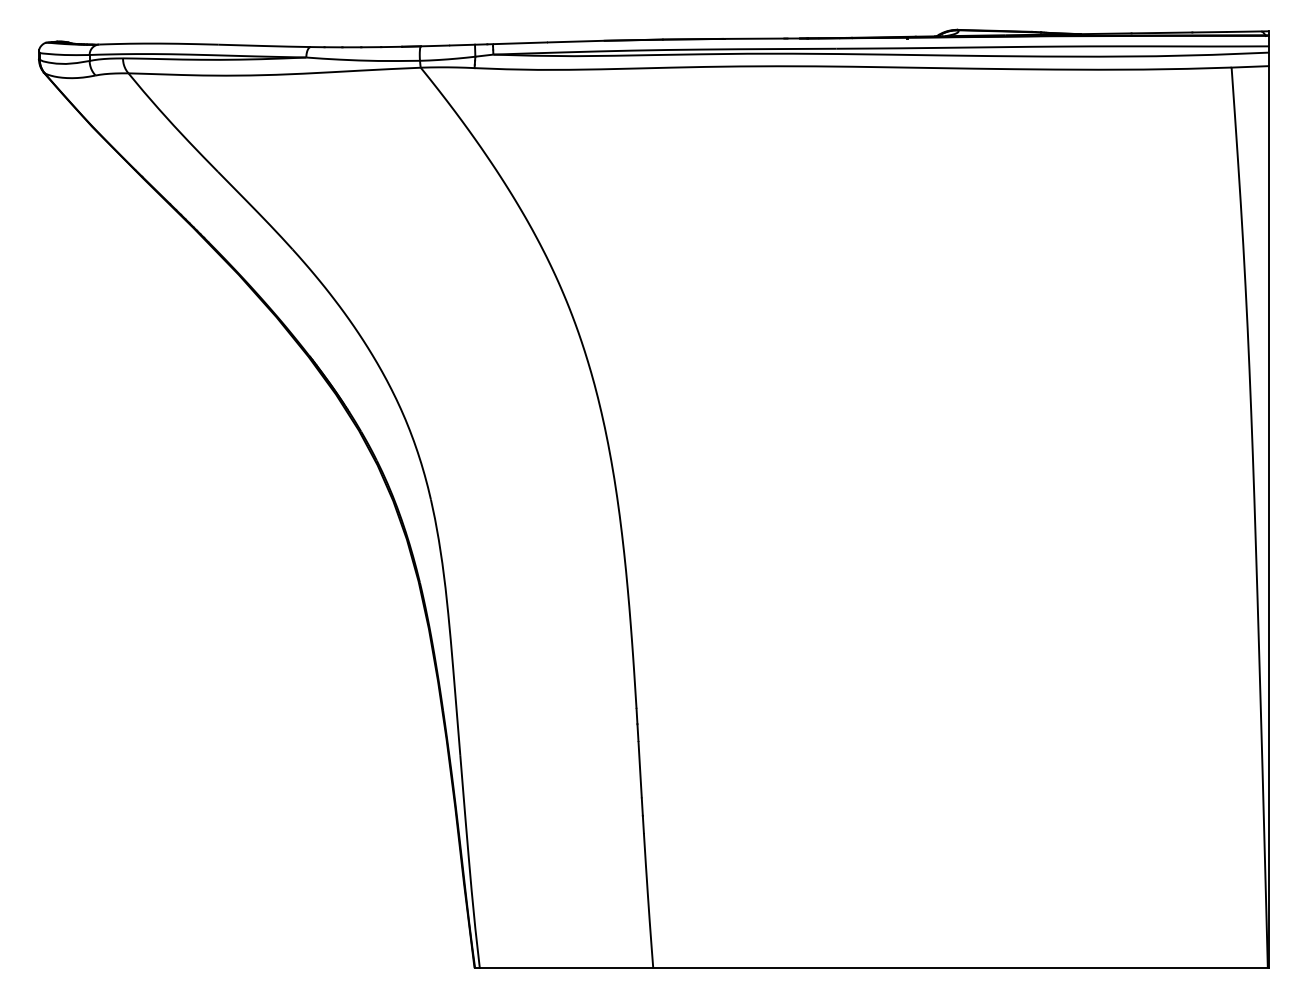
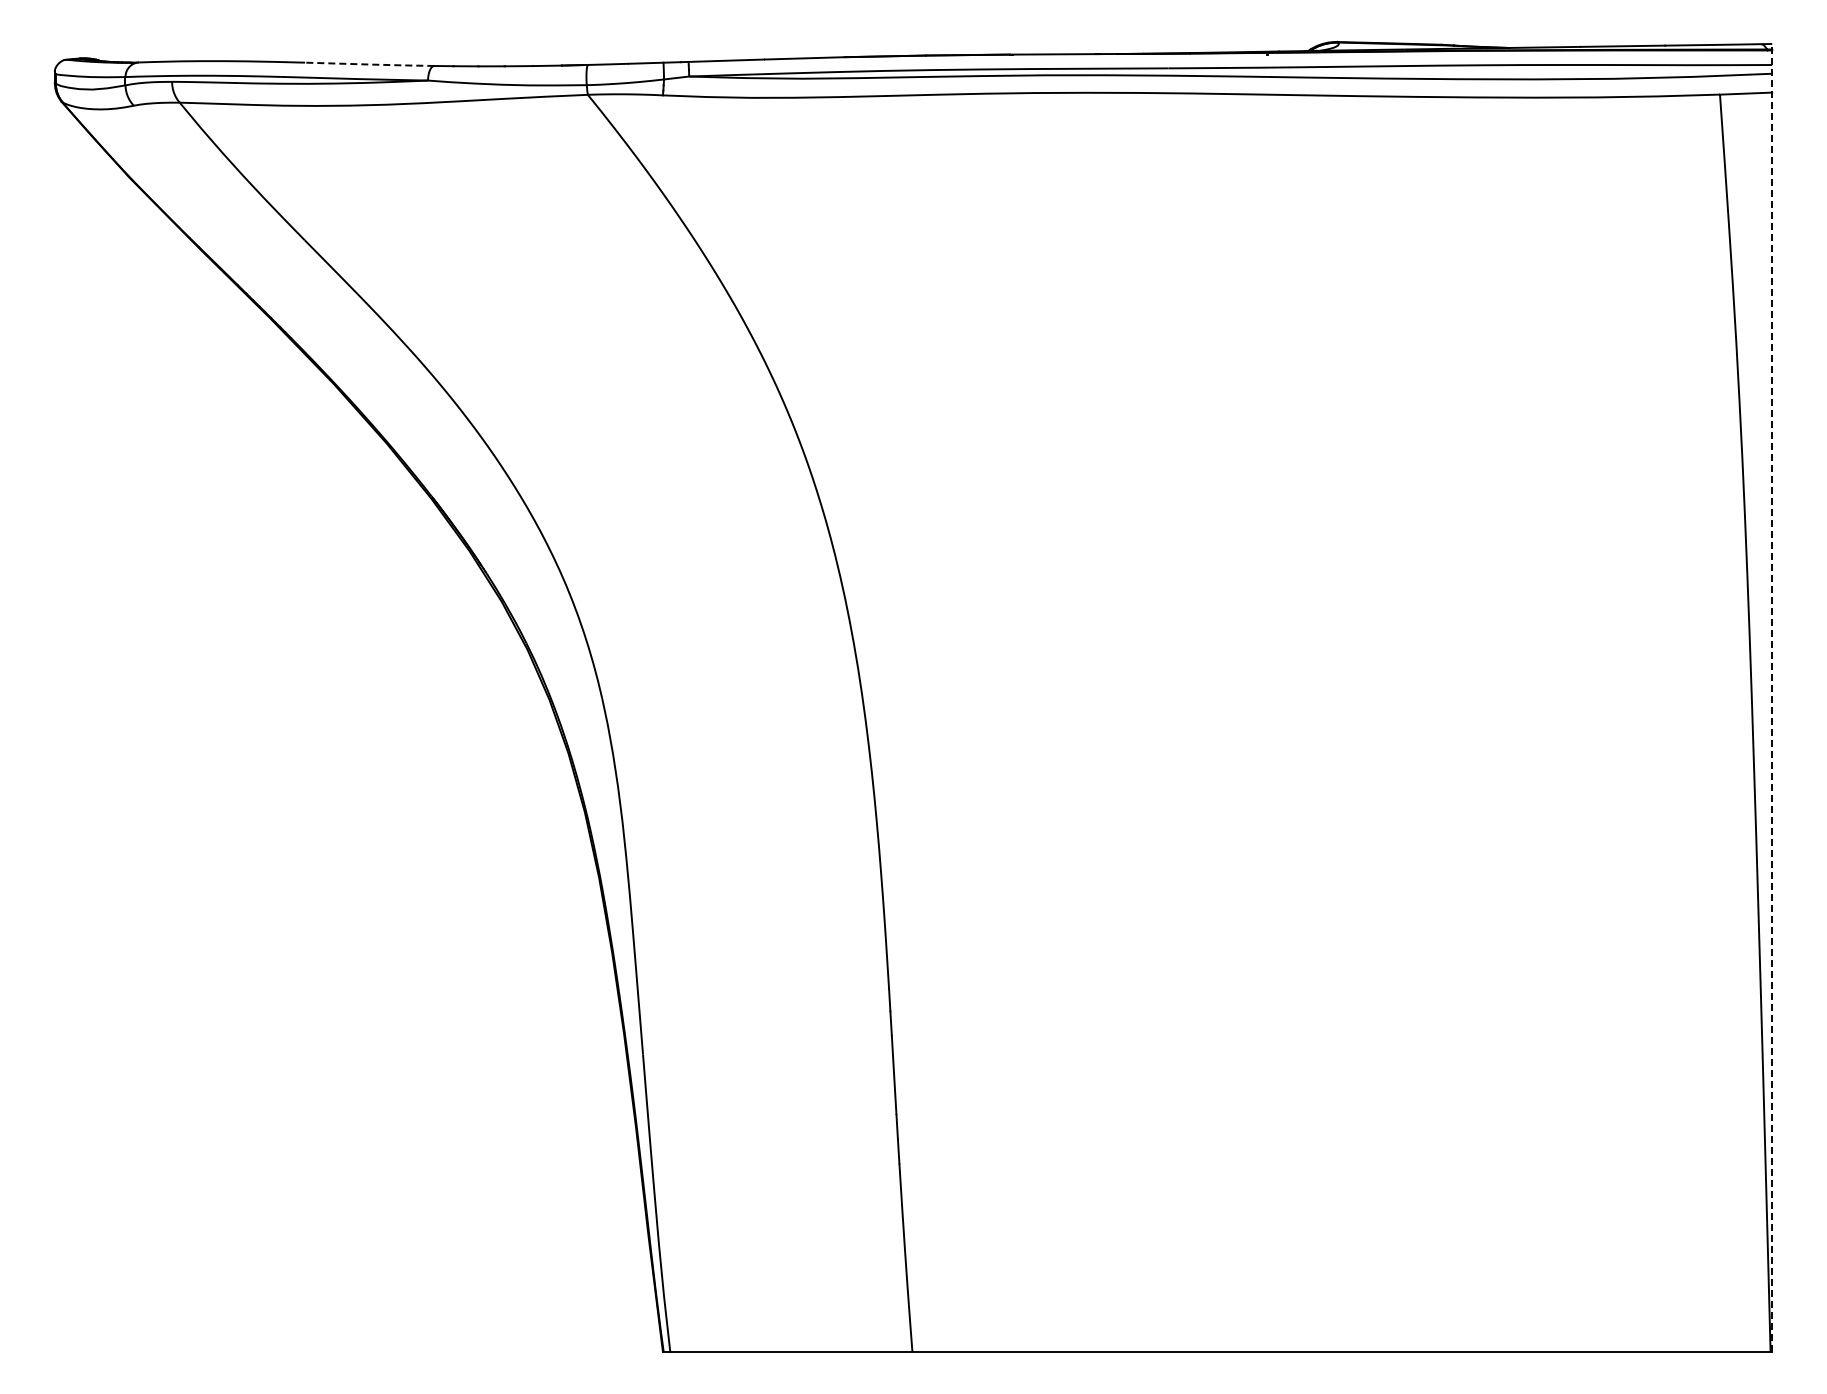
line: (264, 46) -> (369, 64), solid -> dashed
line: (1269, 500) -> (1772, 698), solid -> dashed

